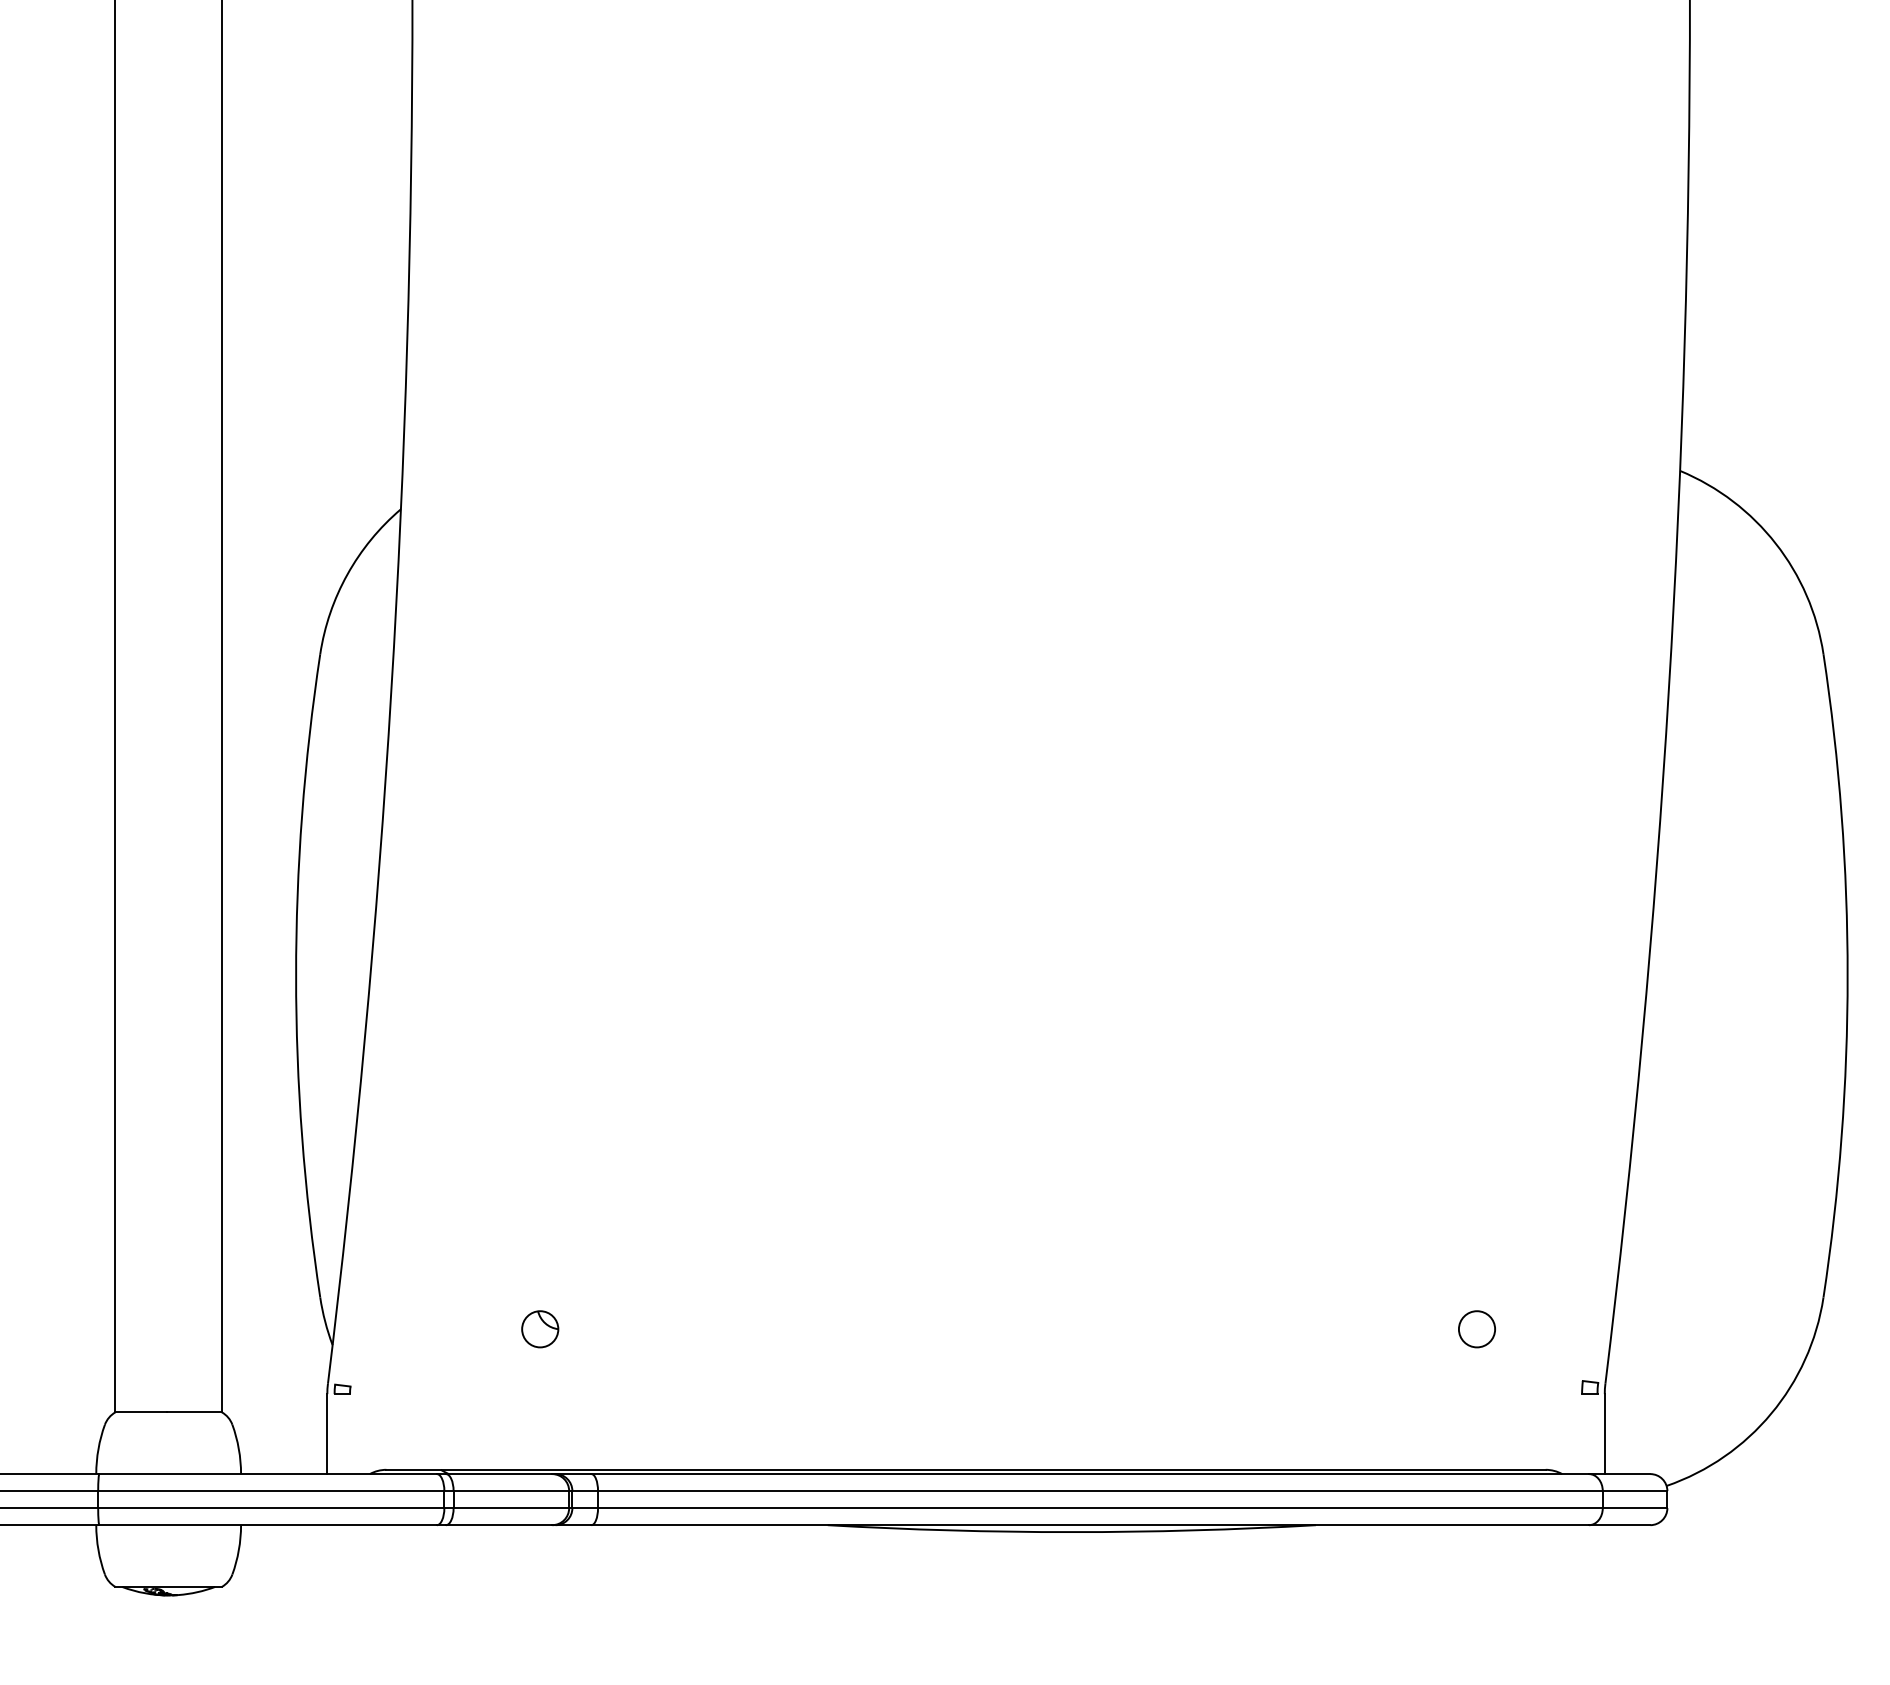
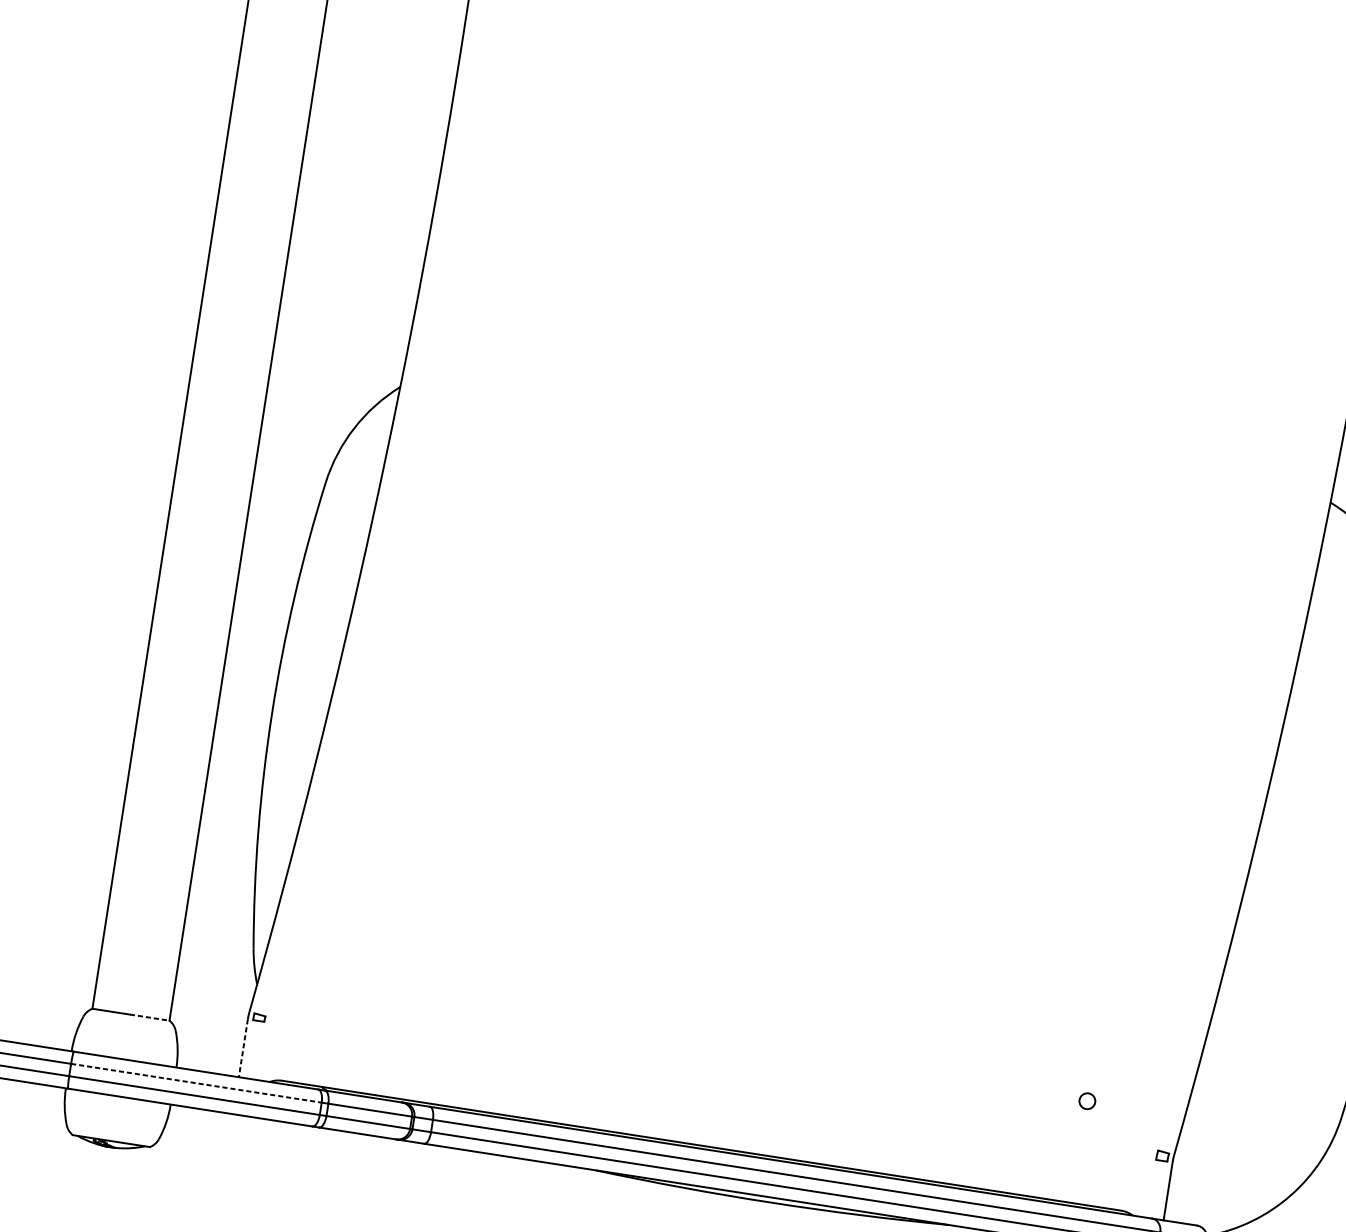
part: (540, 1329) -> (409, 996), removed
circle: (1476, 1329) -> (1086, 1101), size x0.6
line: (195, 1412) -> (150, 1017), solid -> dashed
line: (327, 1434) -> (243, 1048), solid -> dashed
line: (271, 1491) -> (196, 1083), solid -> dashed

